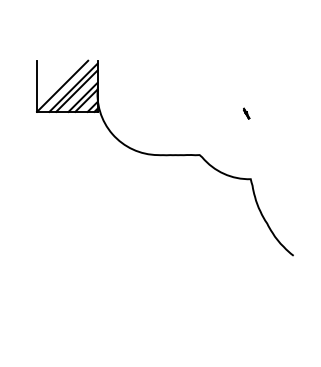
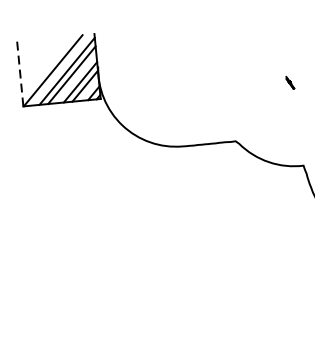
line: (36, 86) -> (20, 74), solid -> dashed

